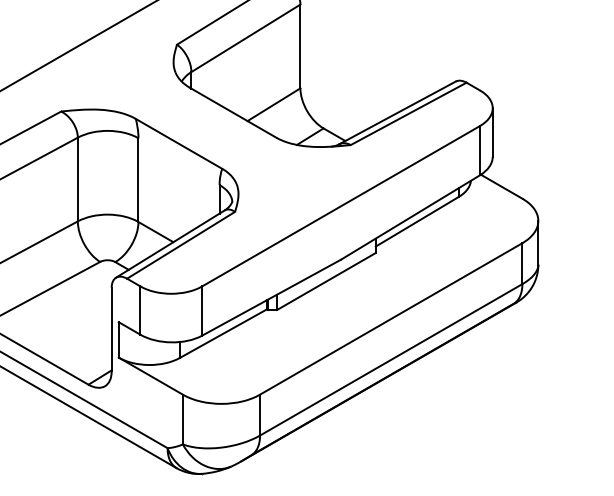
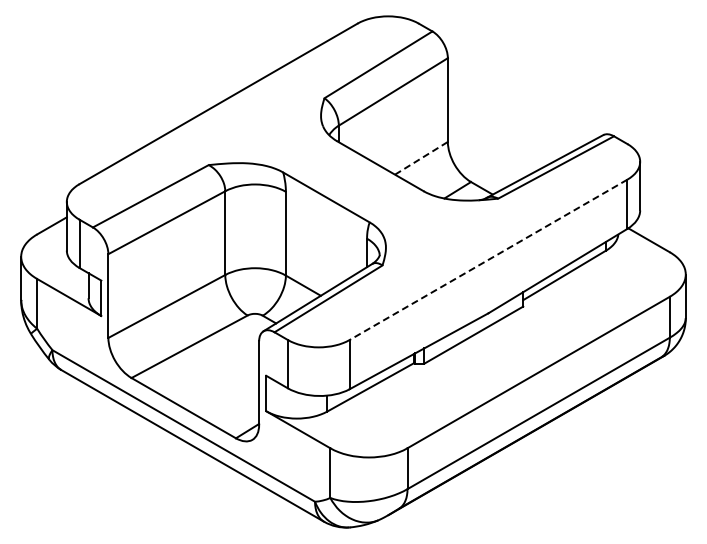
line: (274, 104) -> (421, 158), solid -> dashed
line: (341, 206) -> (488, 260), solid -> dashed

